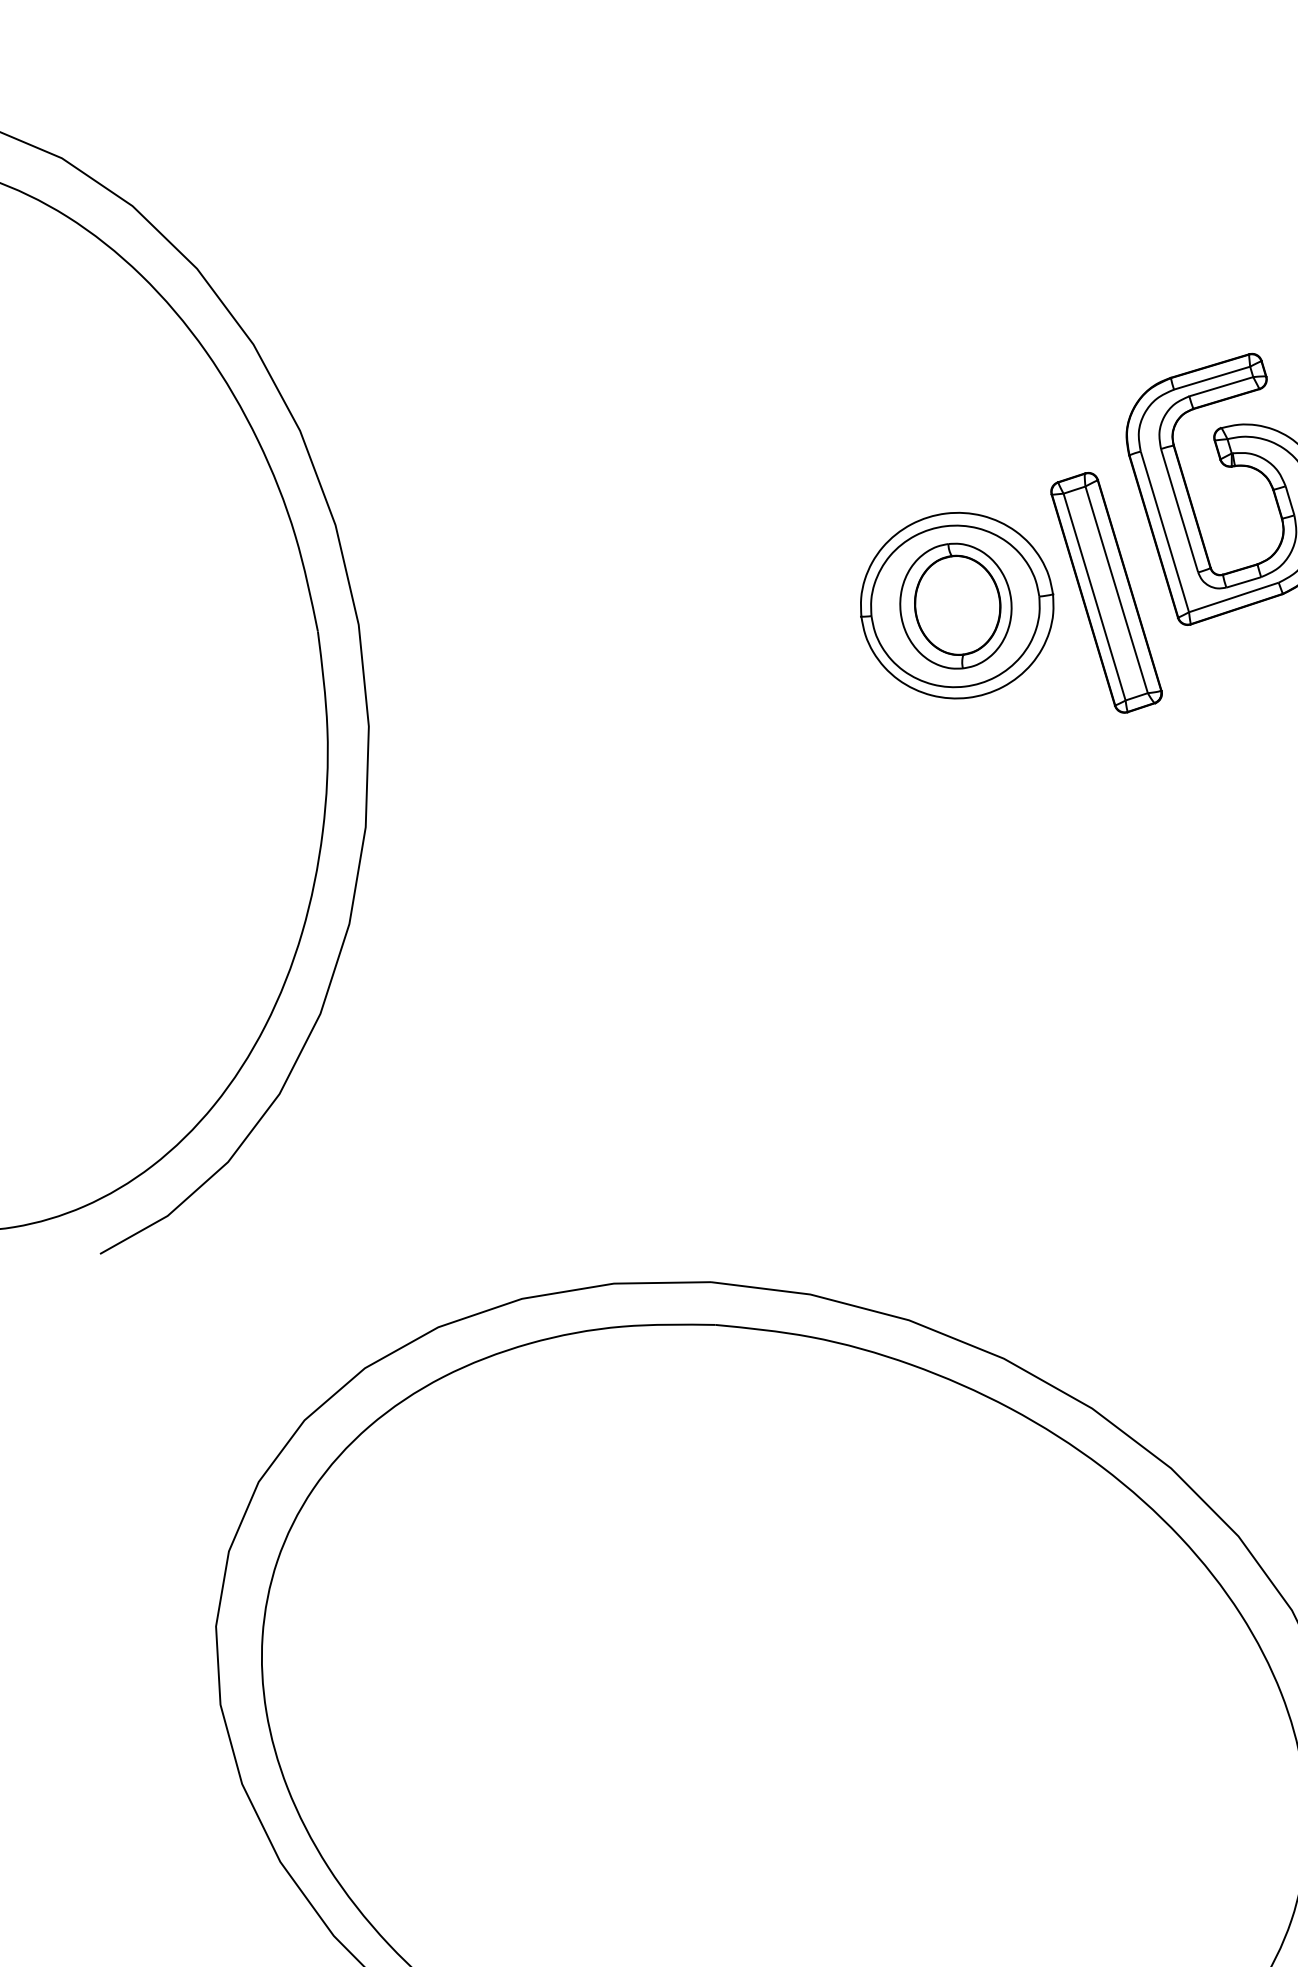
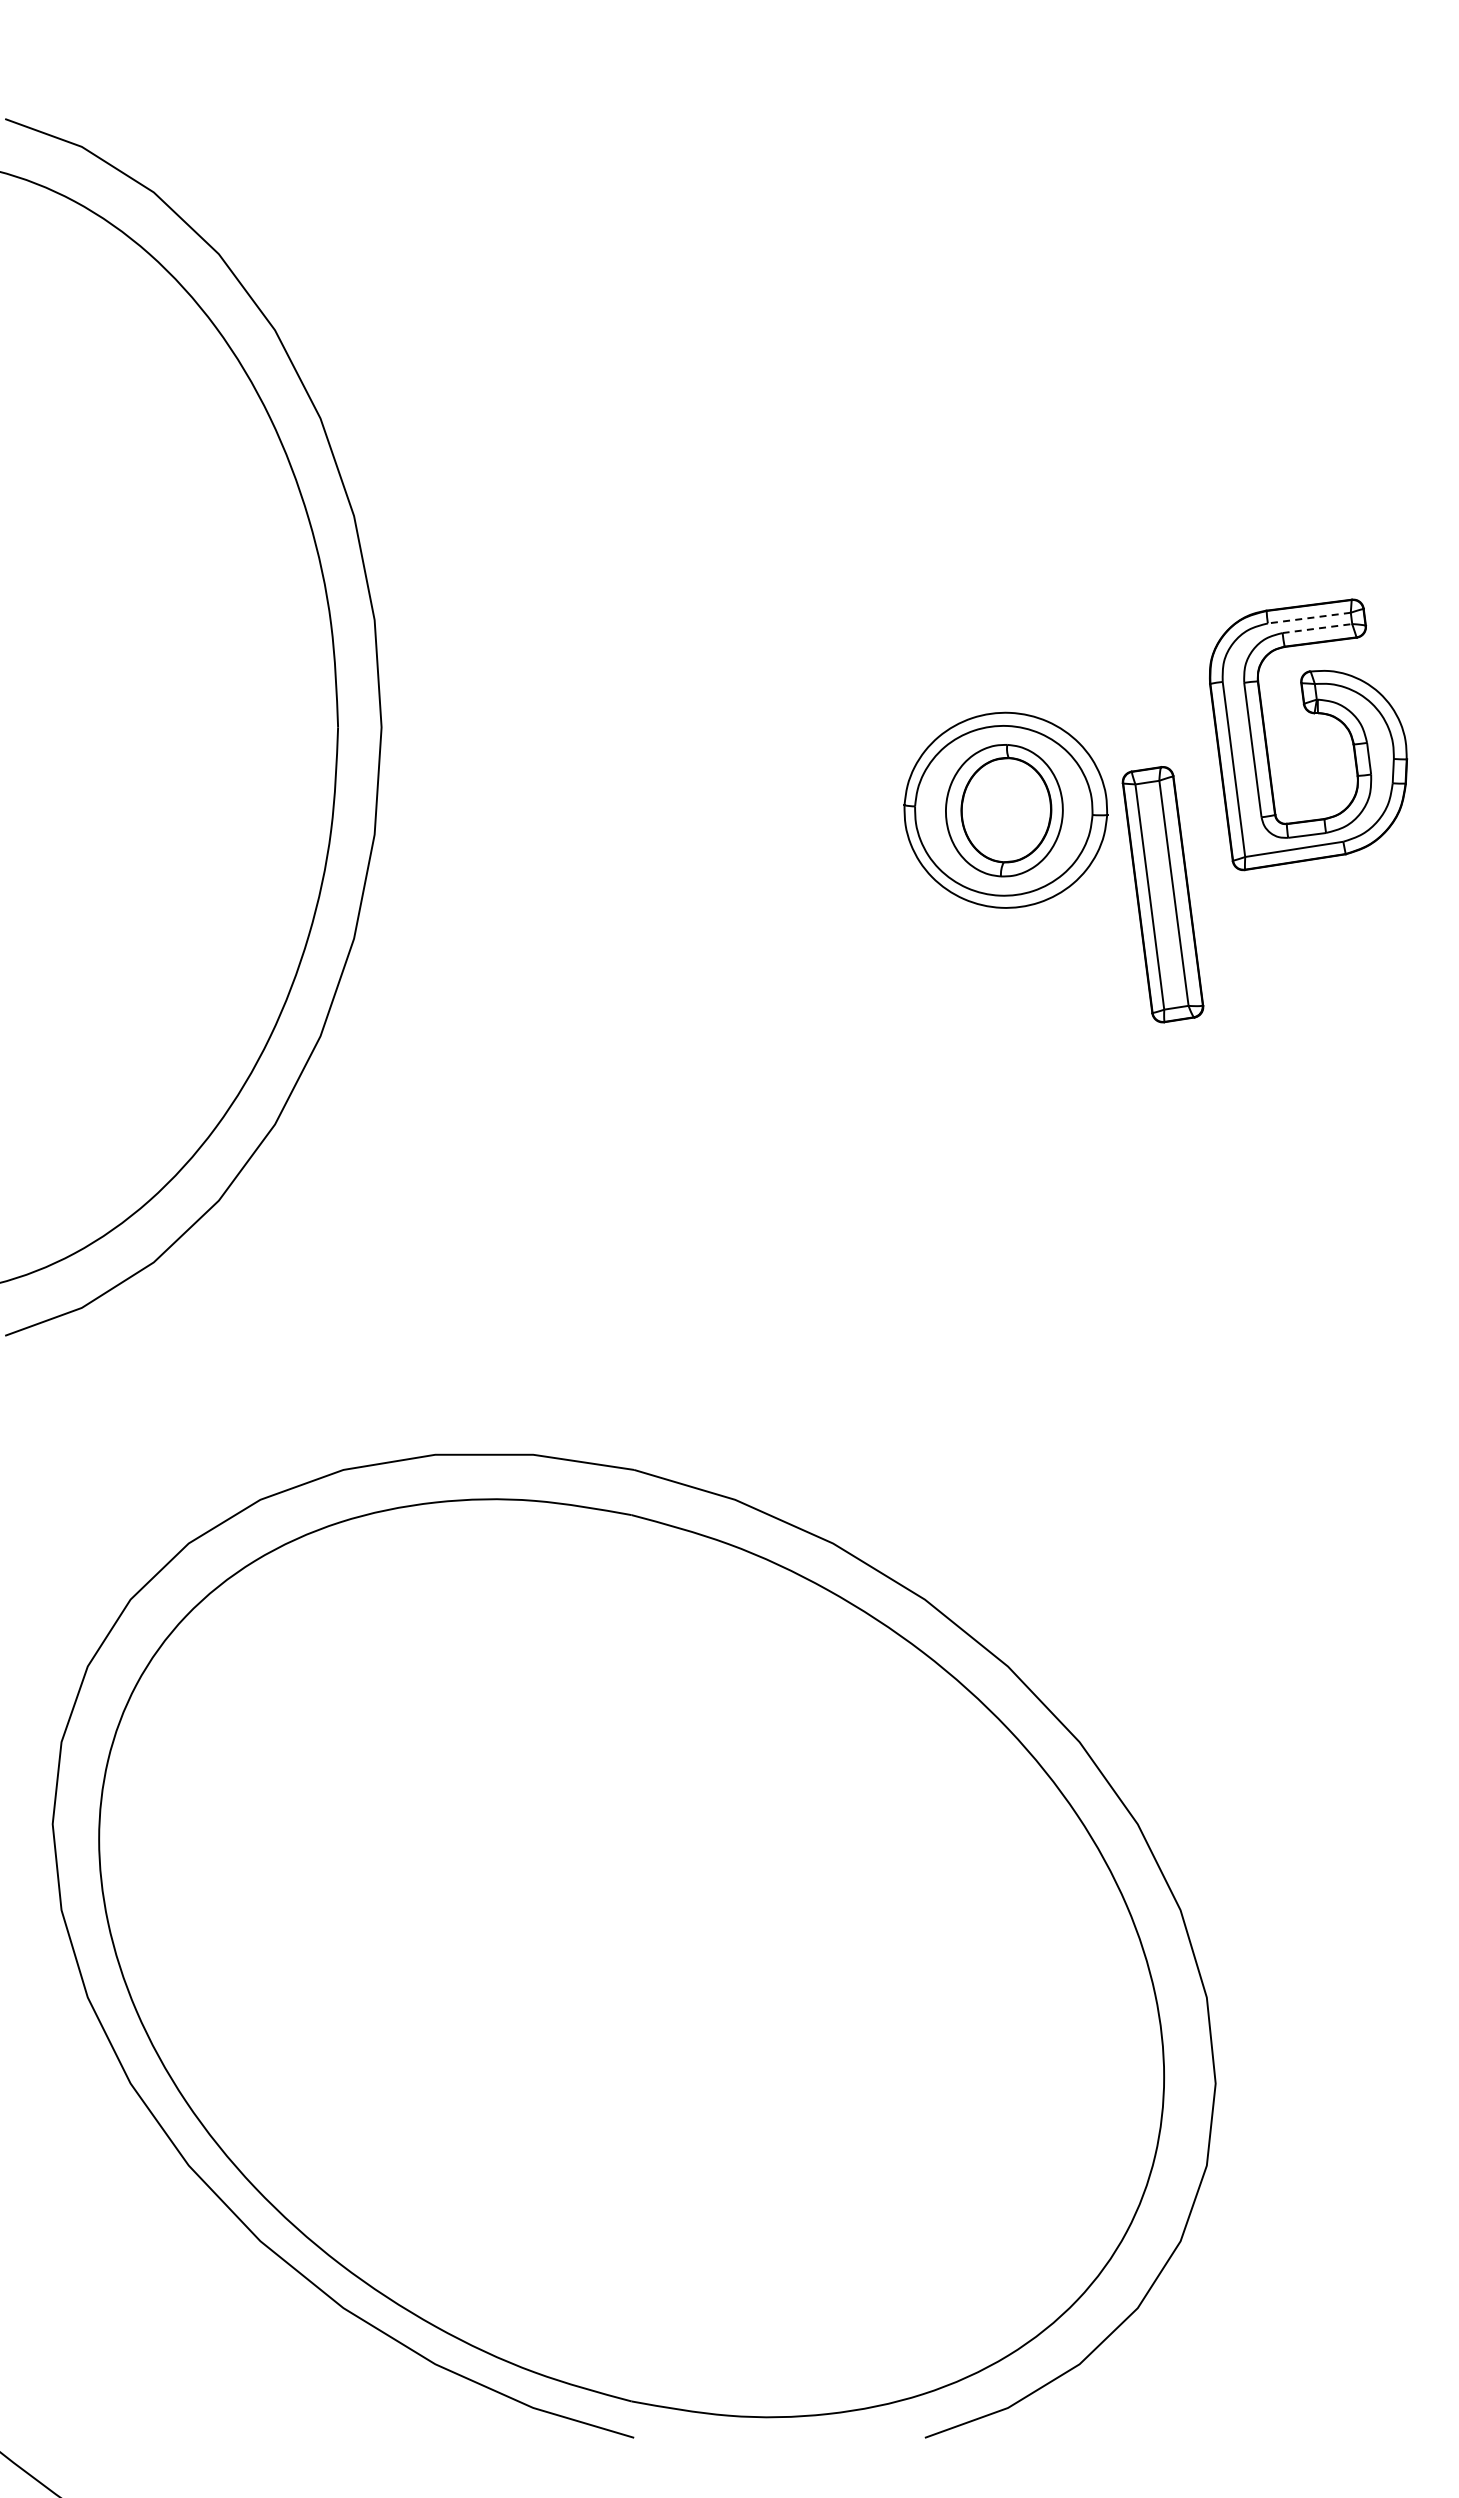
line: (1212, 378) -> (1309, 618), solid -> dashed
line: (1221, 386) -> (1317, 628), solid -> dashed
part: (1106, 592) -> (1162, 894), moved

